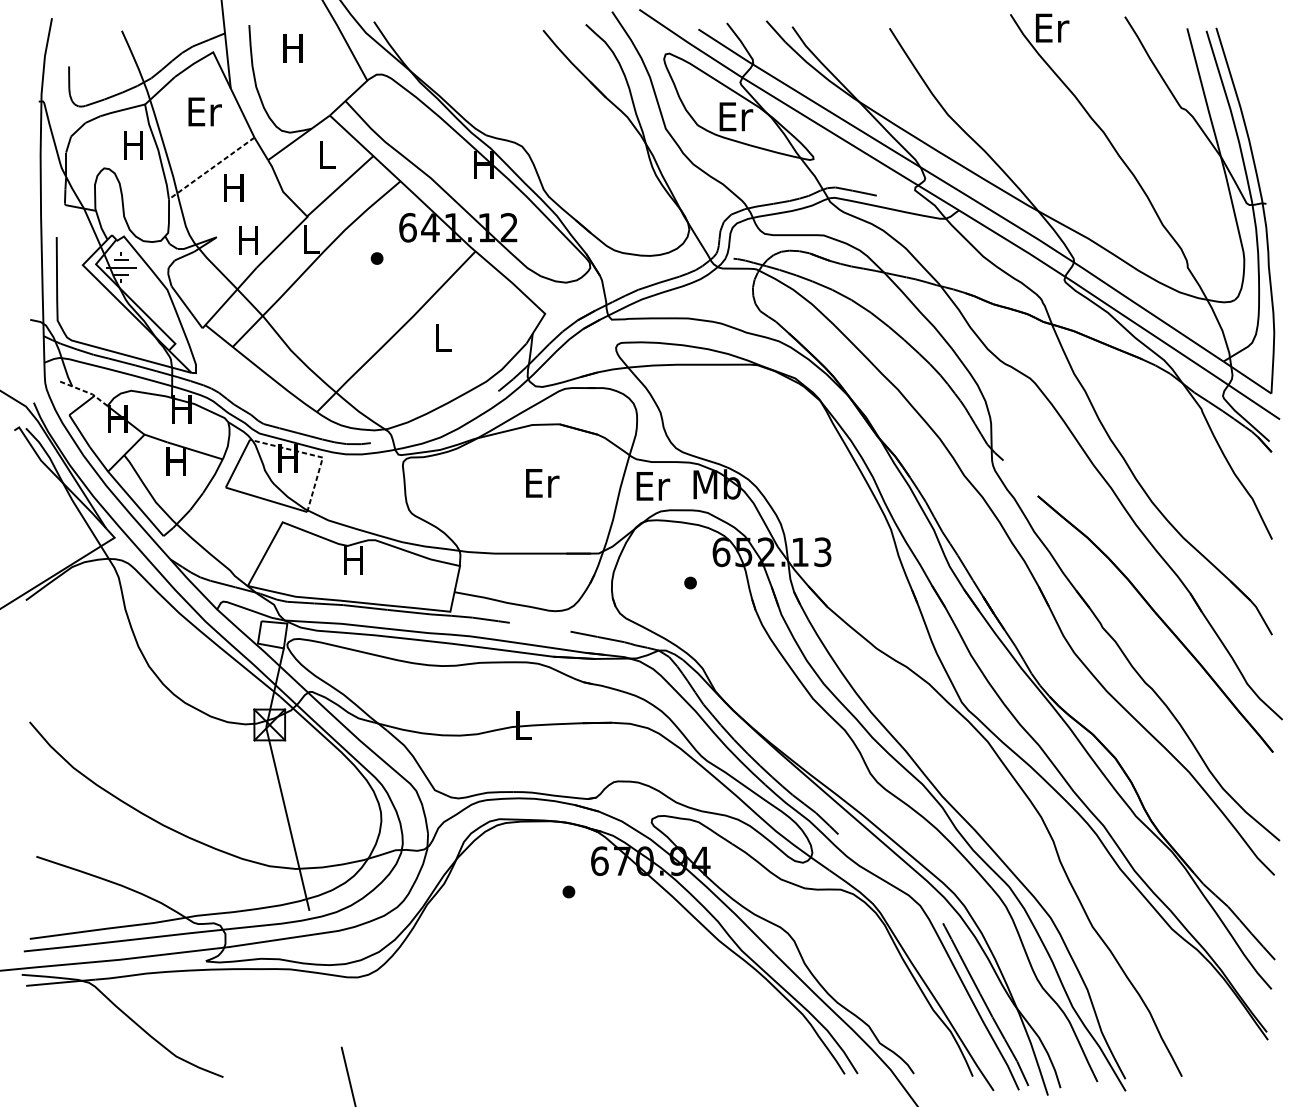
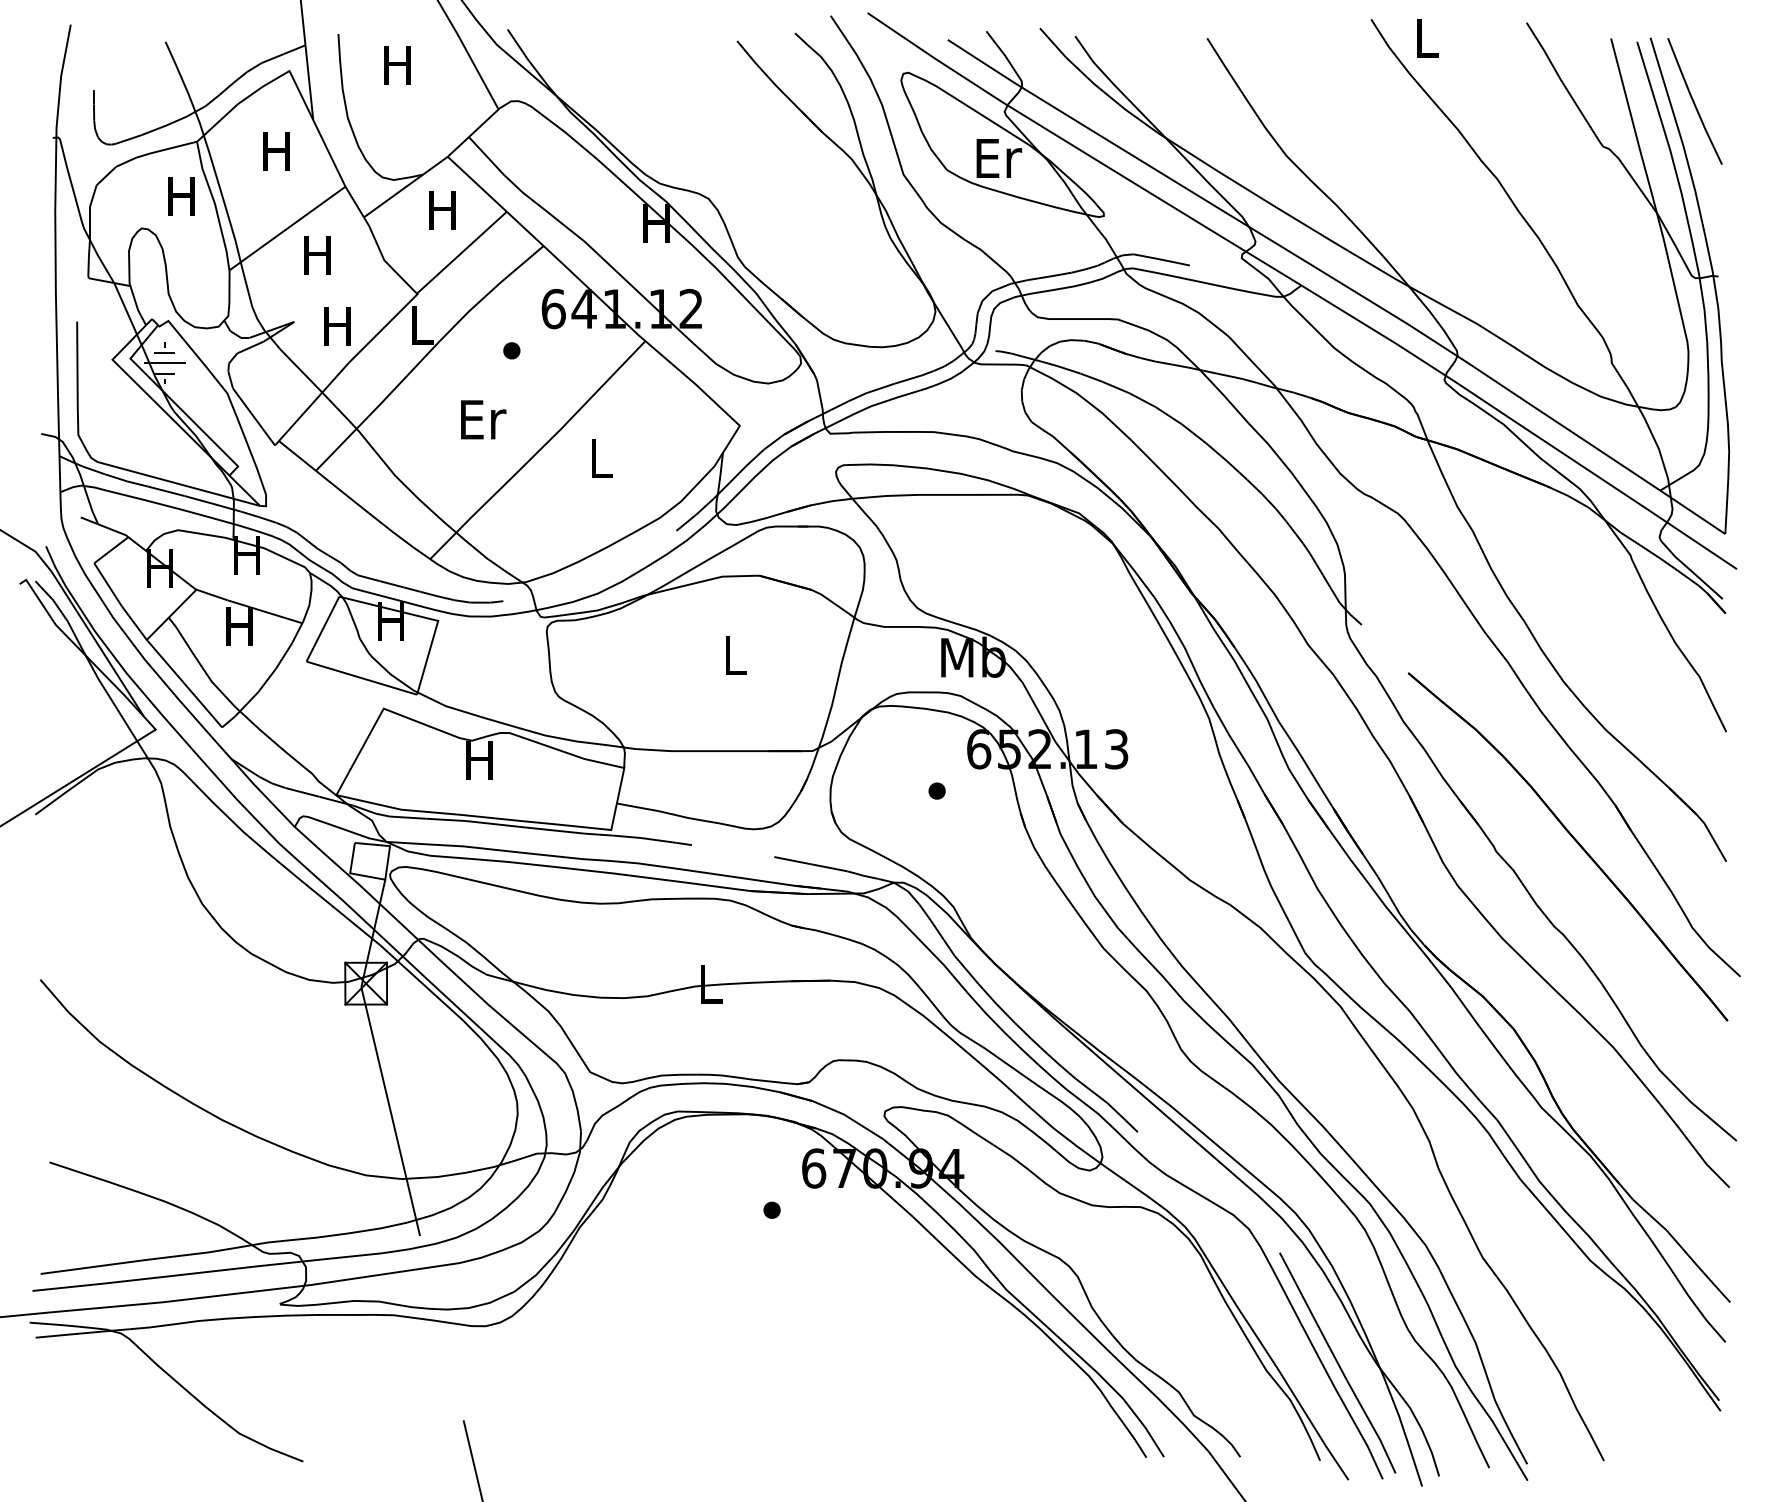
text: (1052, 27) -> (1428, 37), Er -> L
line: (1248, 74) -> (1694, 101), added
text: (205, 111) -> (278, 151), Er -> H
text: (326, 155) -> (442, 210), L -> H
line: (211, 168) -> (287, 228), dashed -> solid
line: (85, 391) -> (115, 531), dashed -> solid
line: (314, 455) -> (426, 618), dashed -> solid
text: (542, 483) -> (736, 655), Er -> L
text: (653, 486) -> (483, 419), moved

